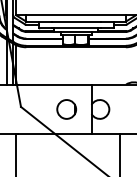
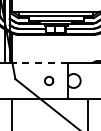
line: (53, 84) -> (39, 62), solid -> dashed
circle: (65, 108) -> (48, 80), size x0.6

